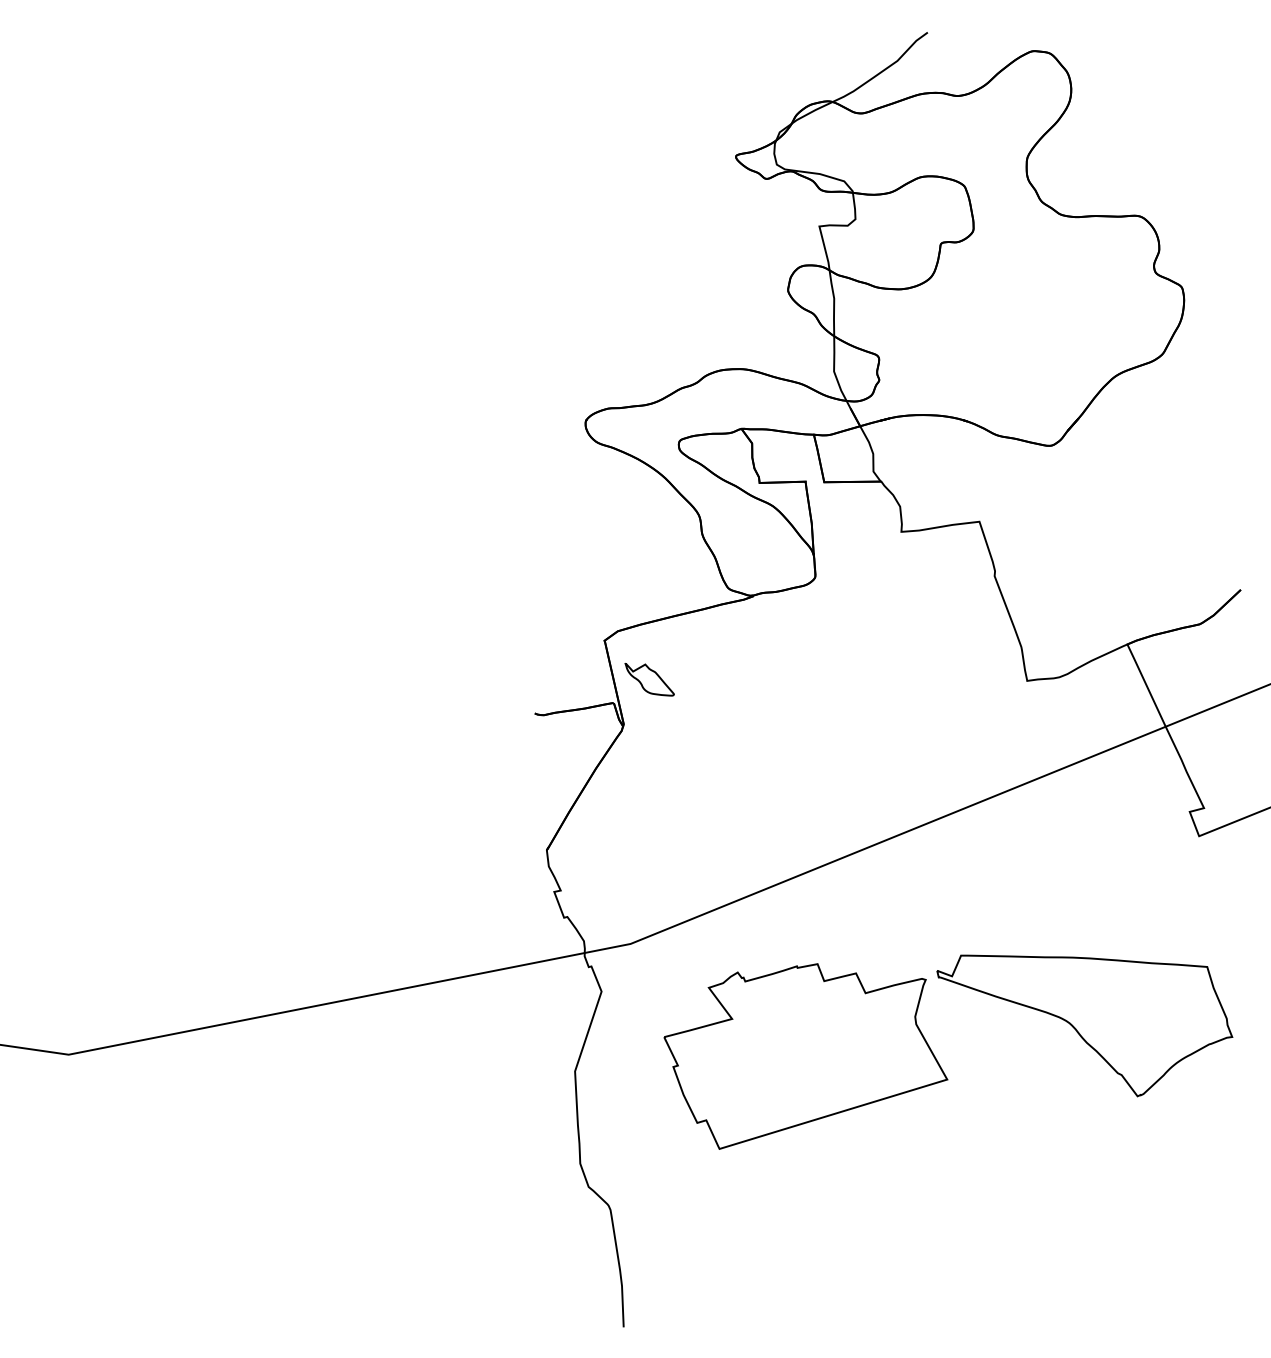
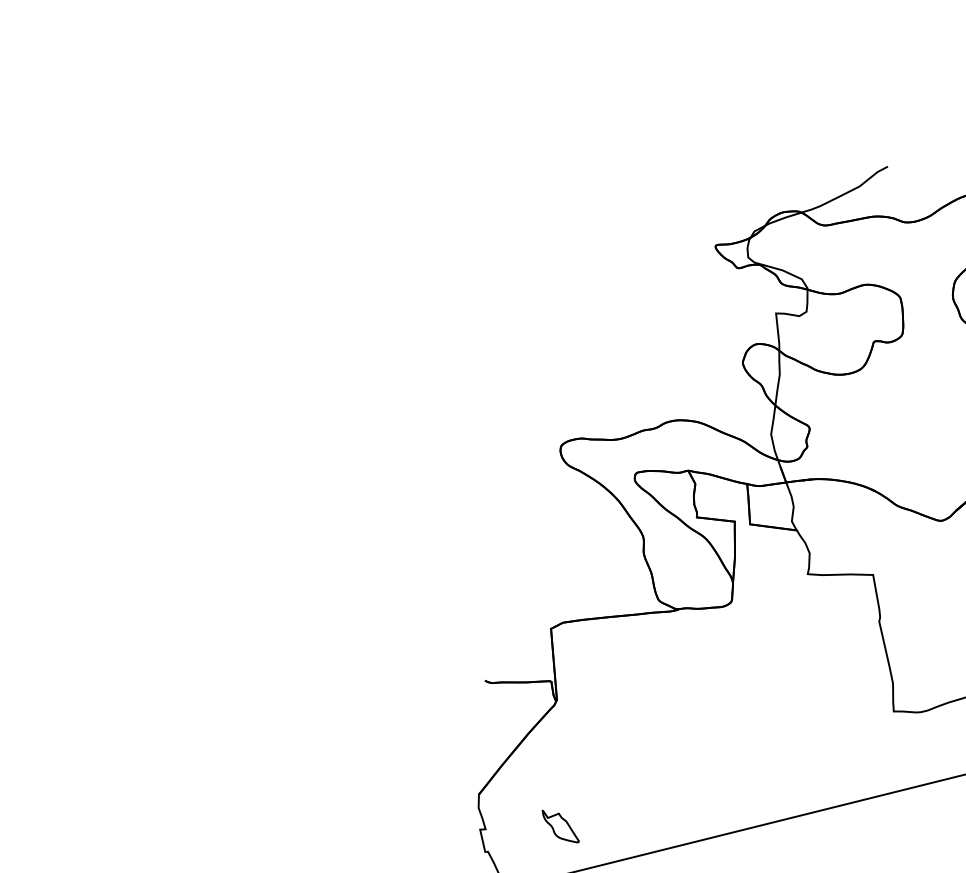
part: (649, 679) -> (560, 826), moved

